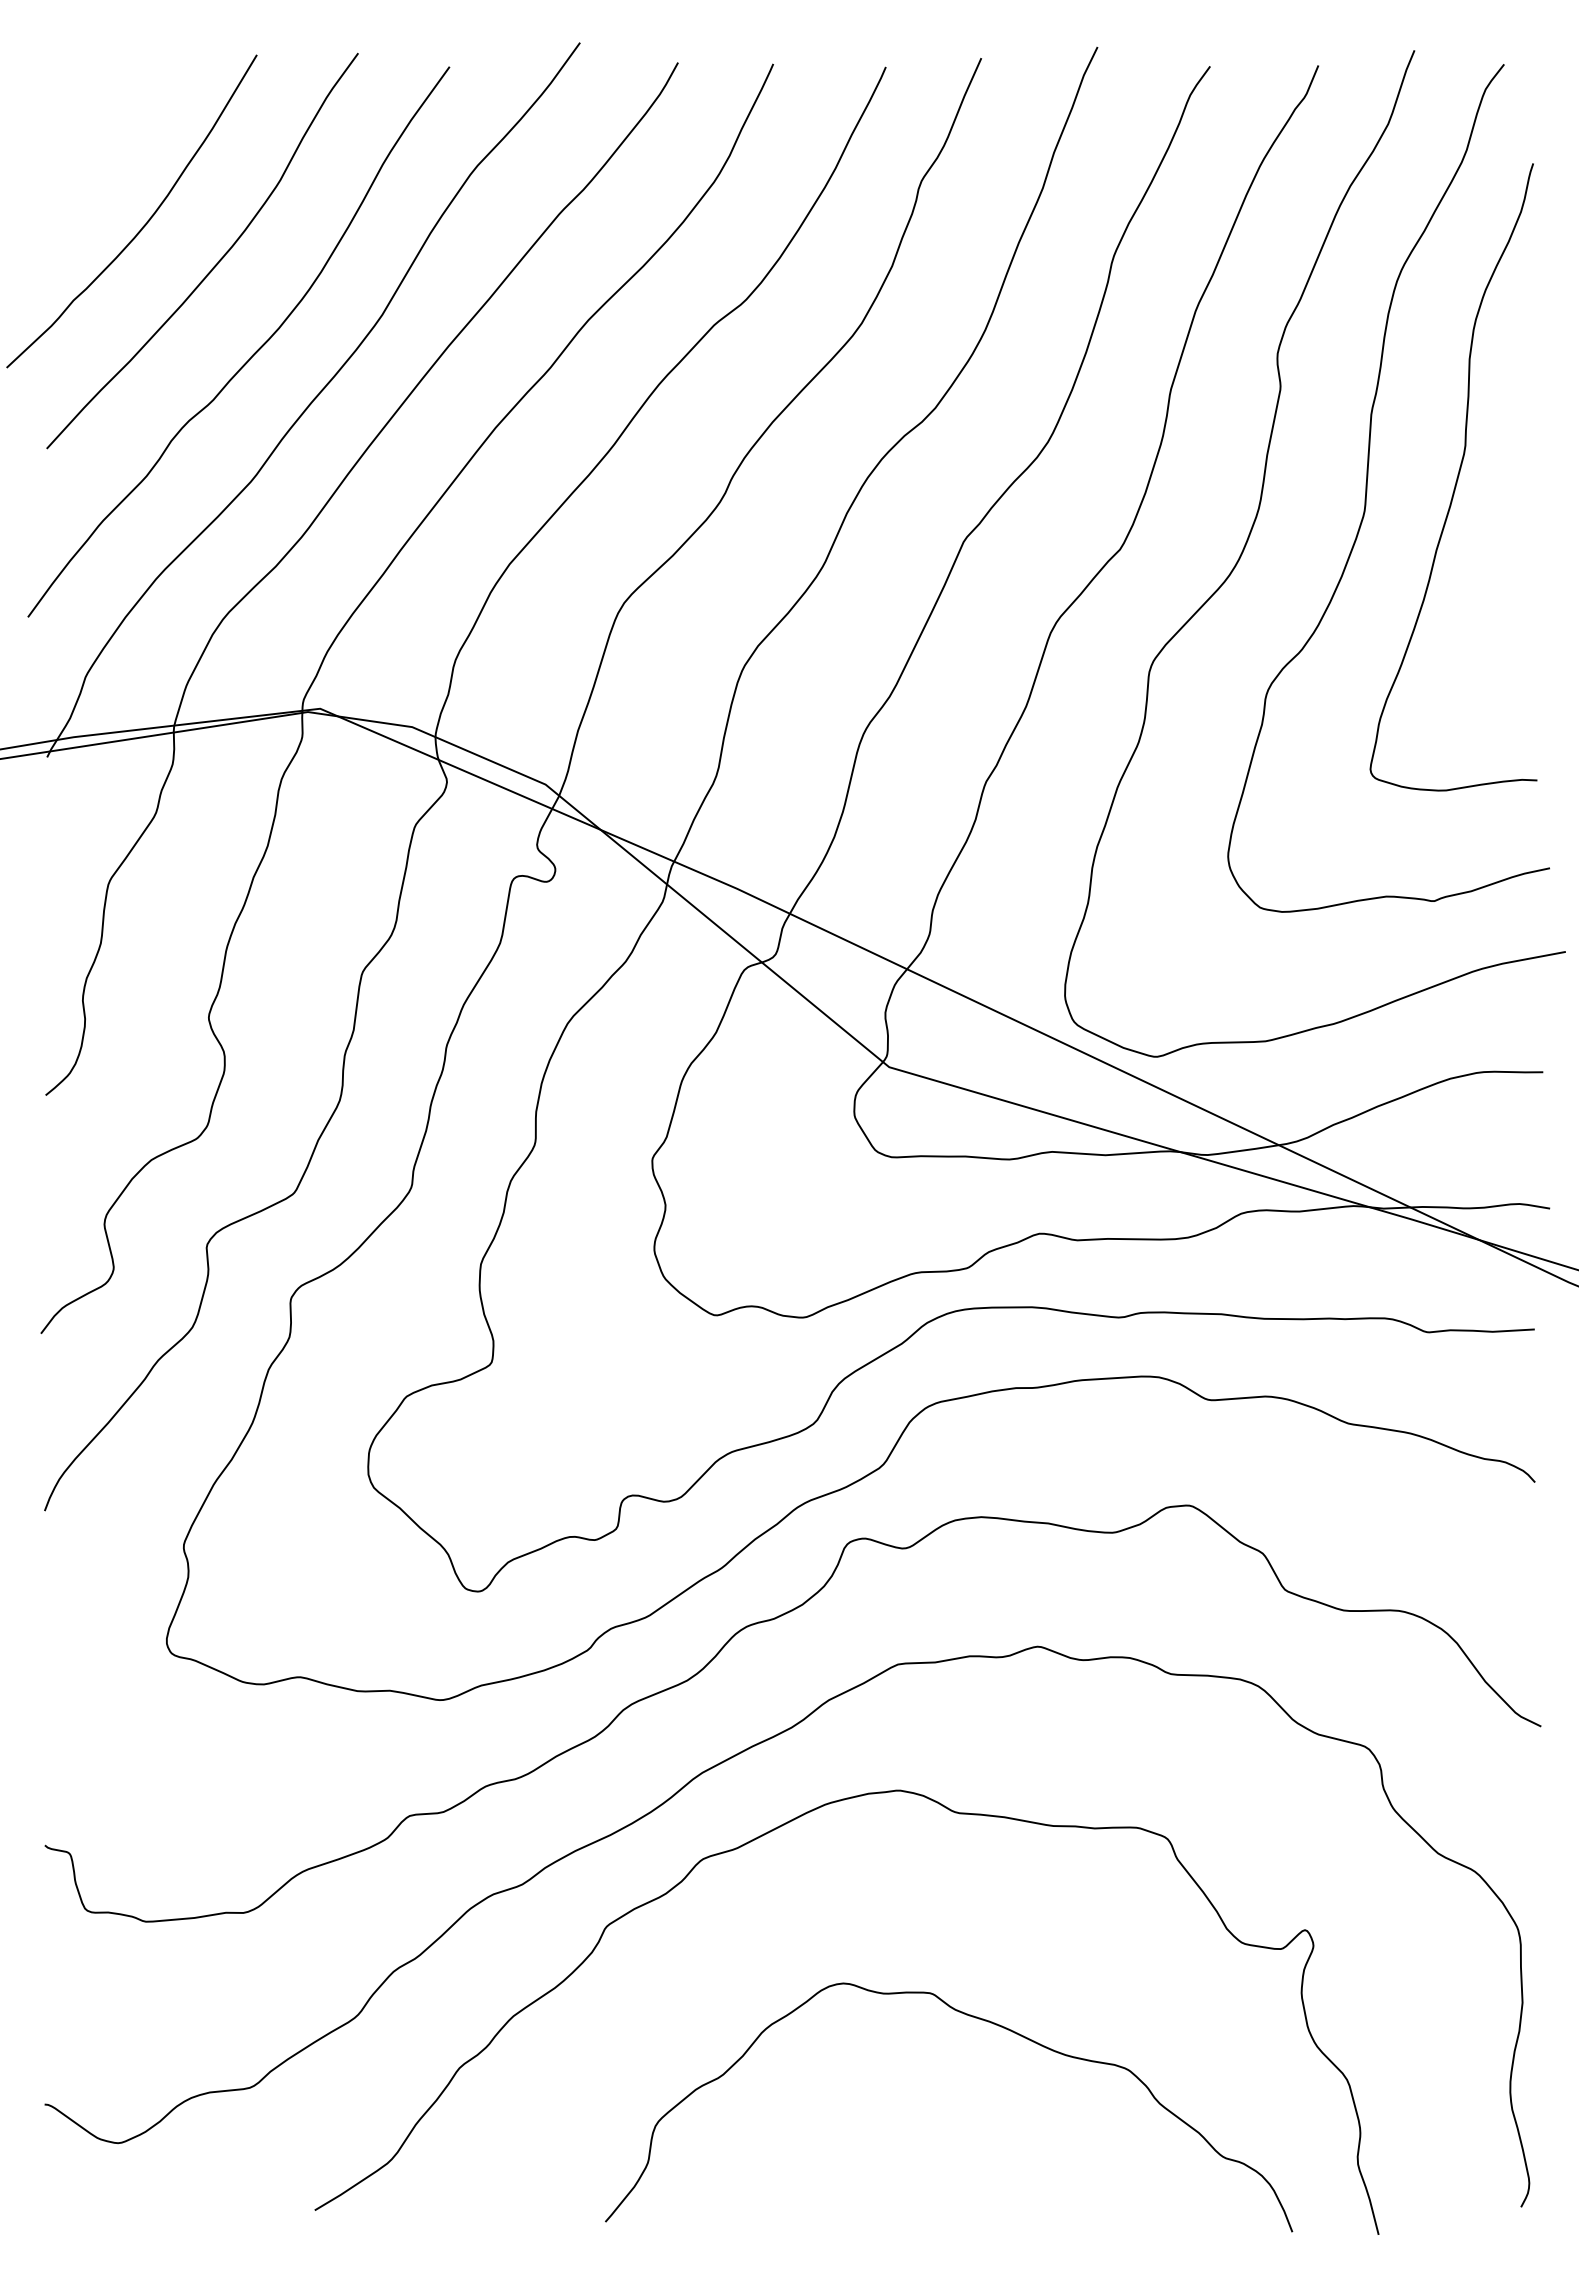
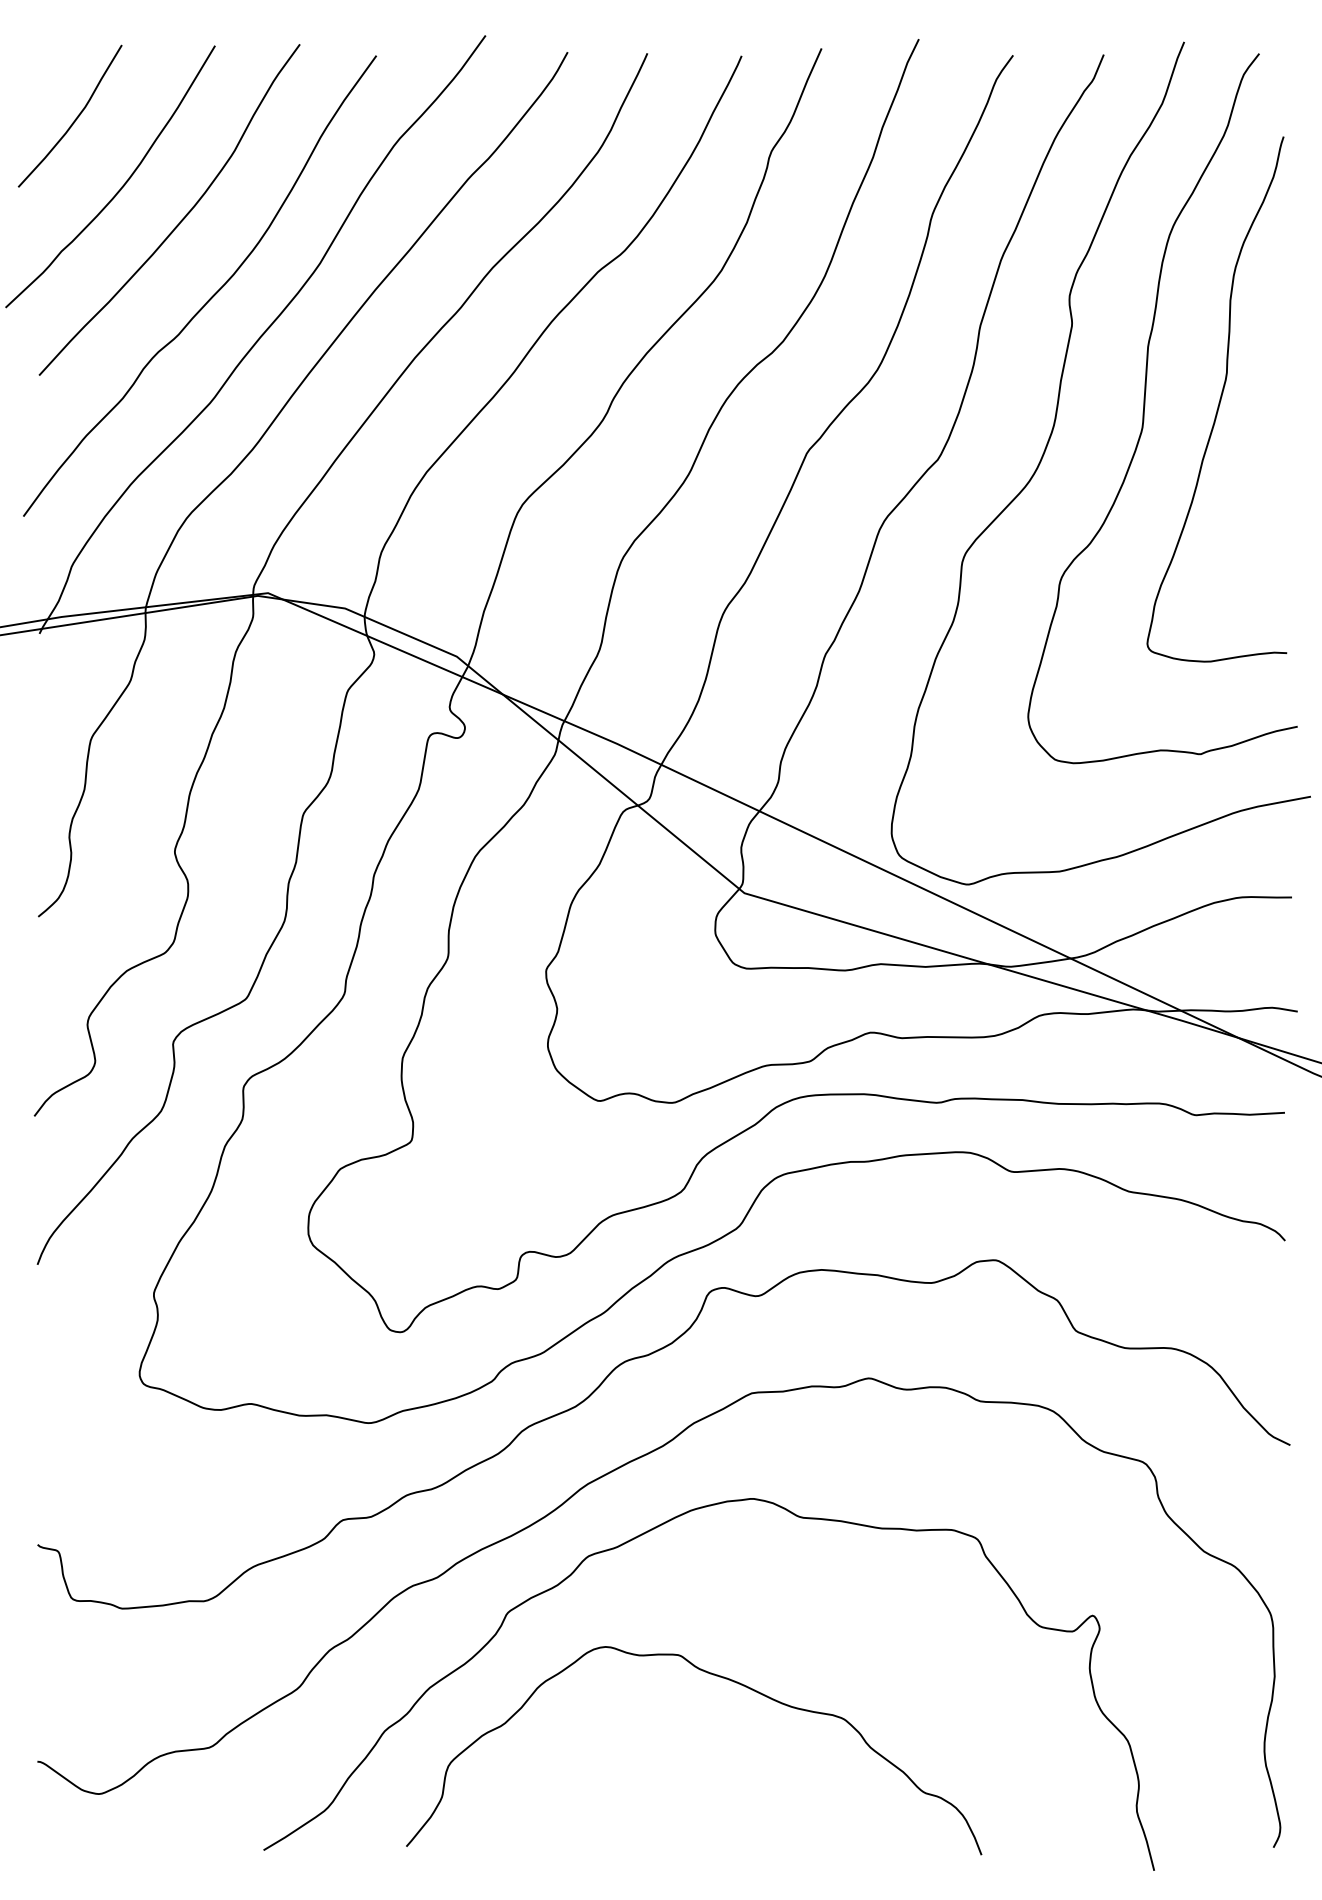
curve: (88, 144) -> (74, 120), added
curve: (978, 2019) -> (718, 1677), moved

